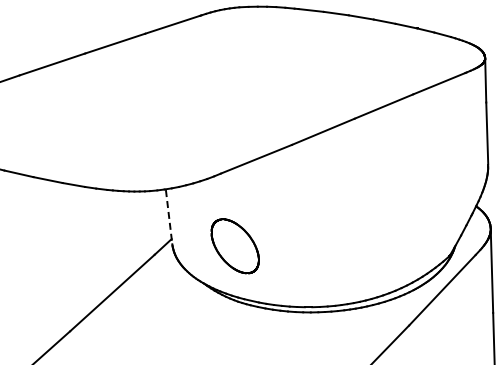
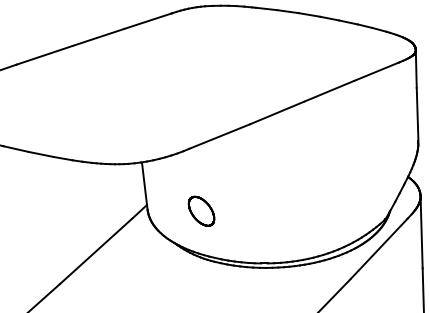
line: (169, 217) -> (145, 186), dashed -> solid
part: (235, 246) -> (201, 211), size x0.62

